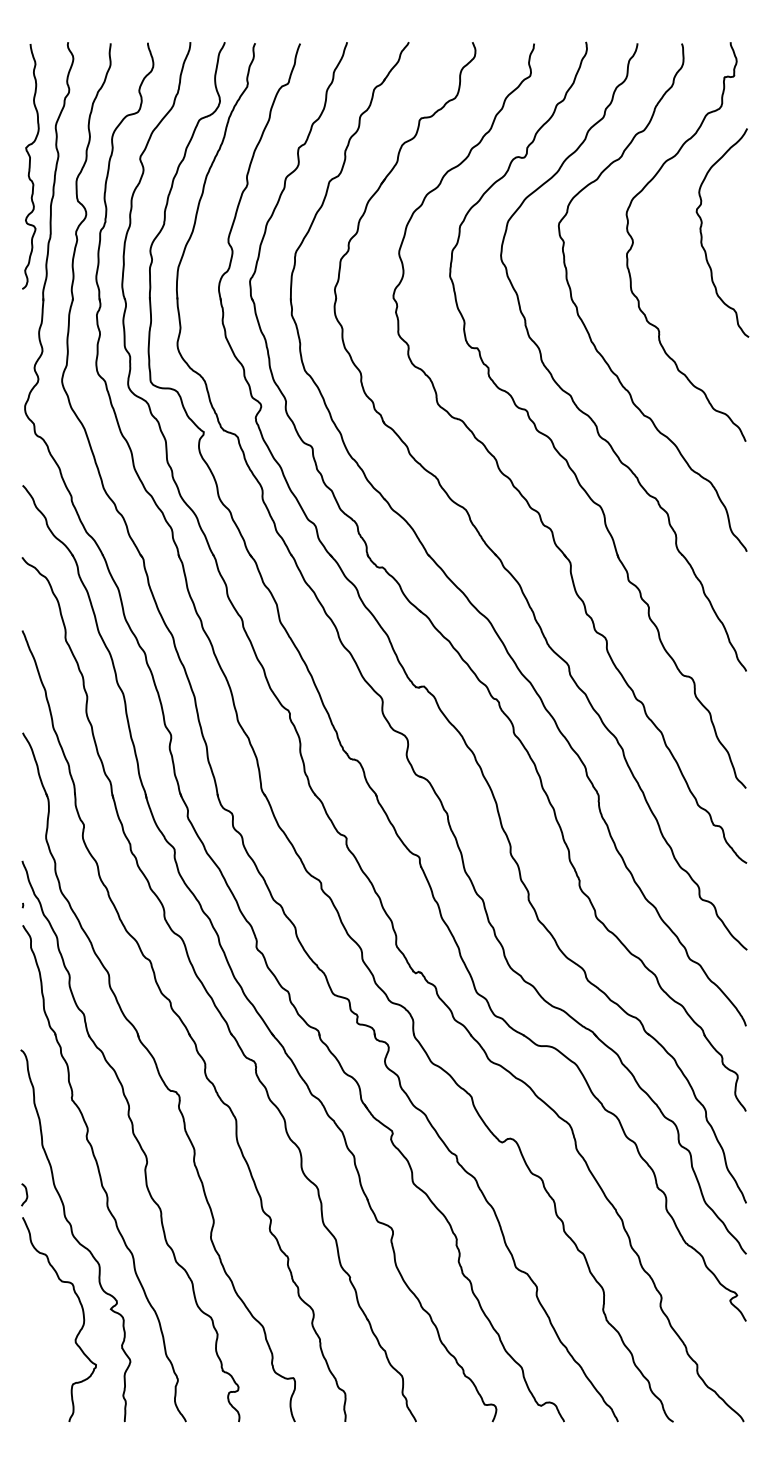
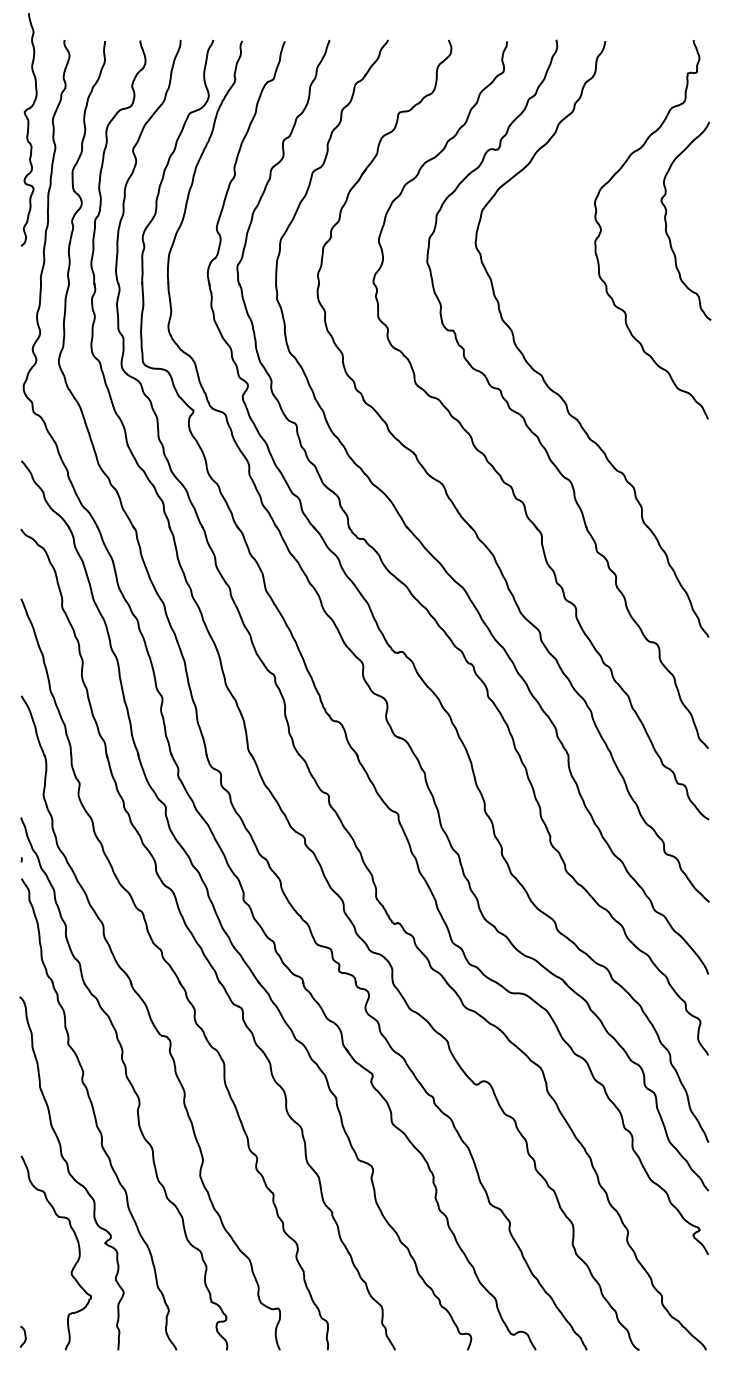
curve: (30, 166) -> (28, 129), moved
curve: (587, 329) -> (557, 312), removed
curve: (26, 1194) -> (25, 1336), moved

